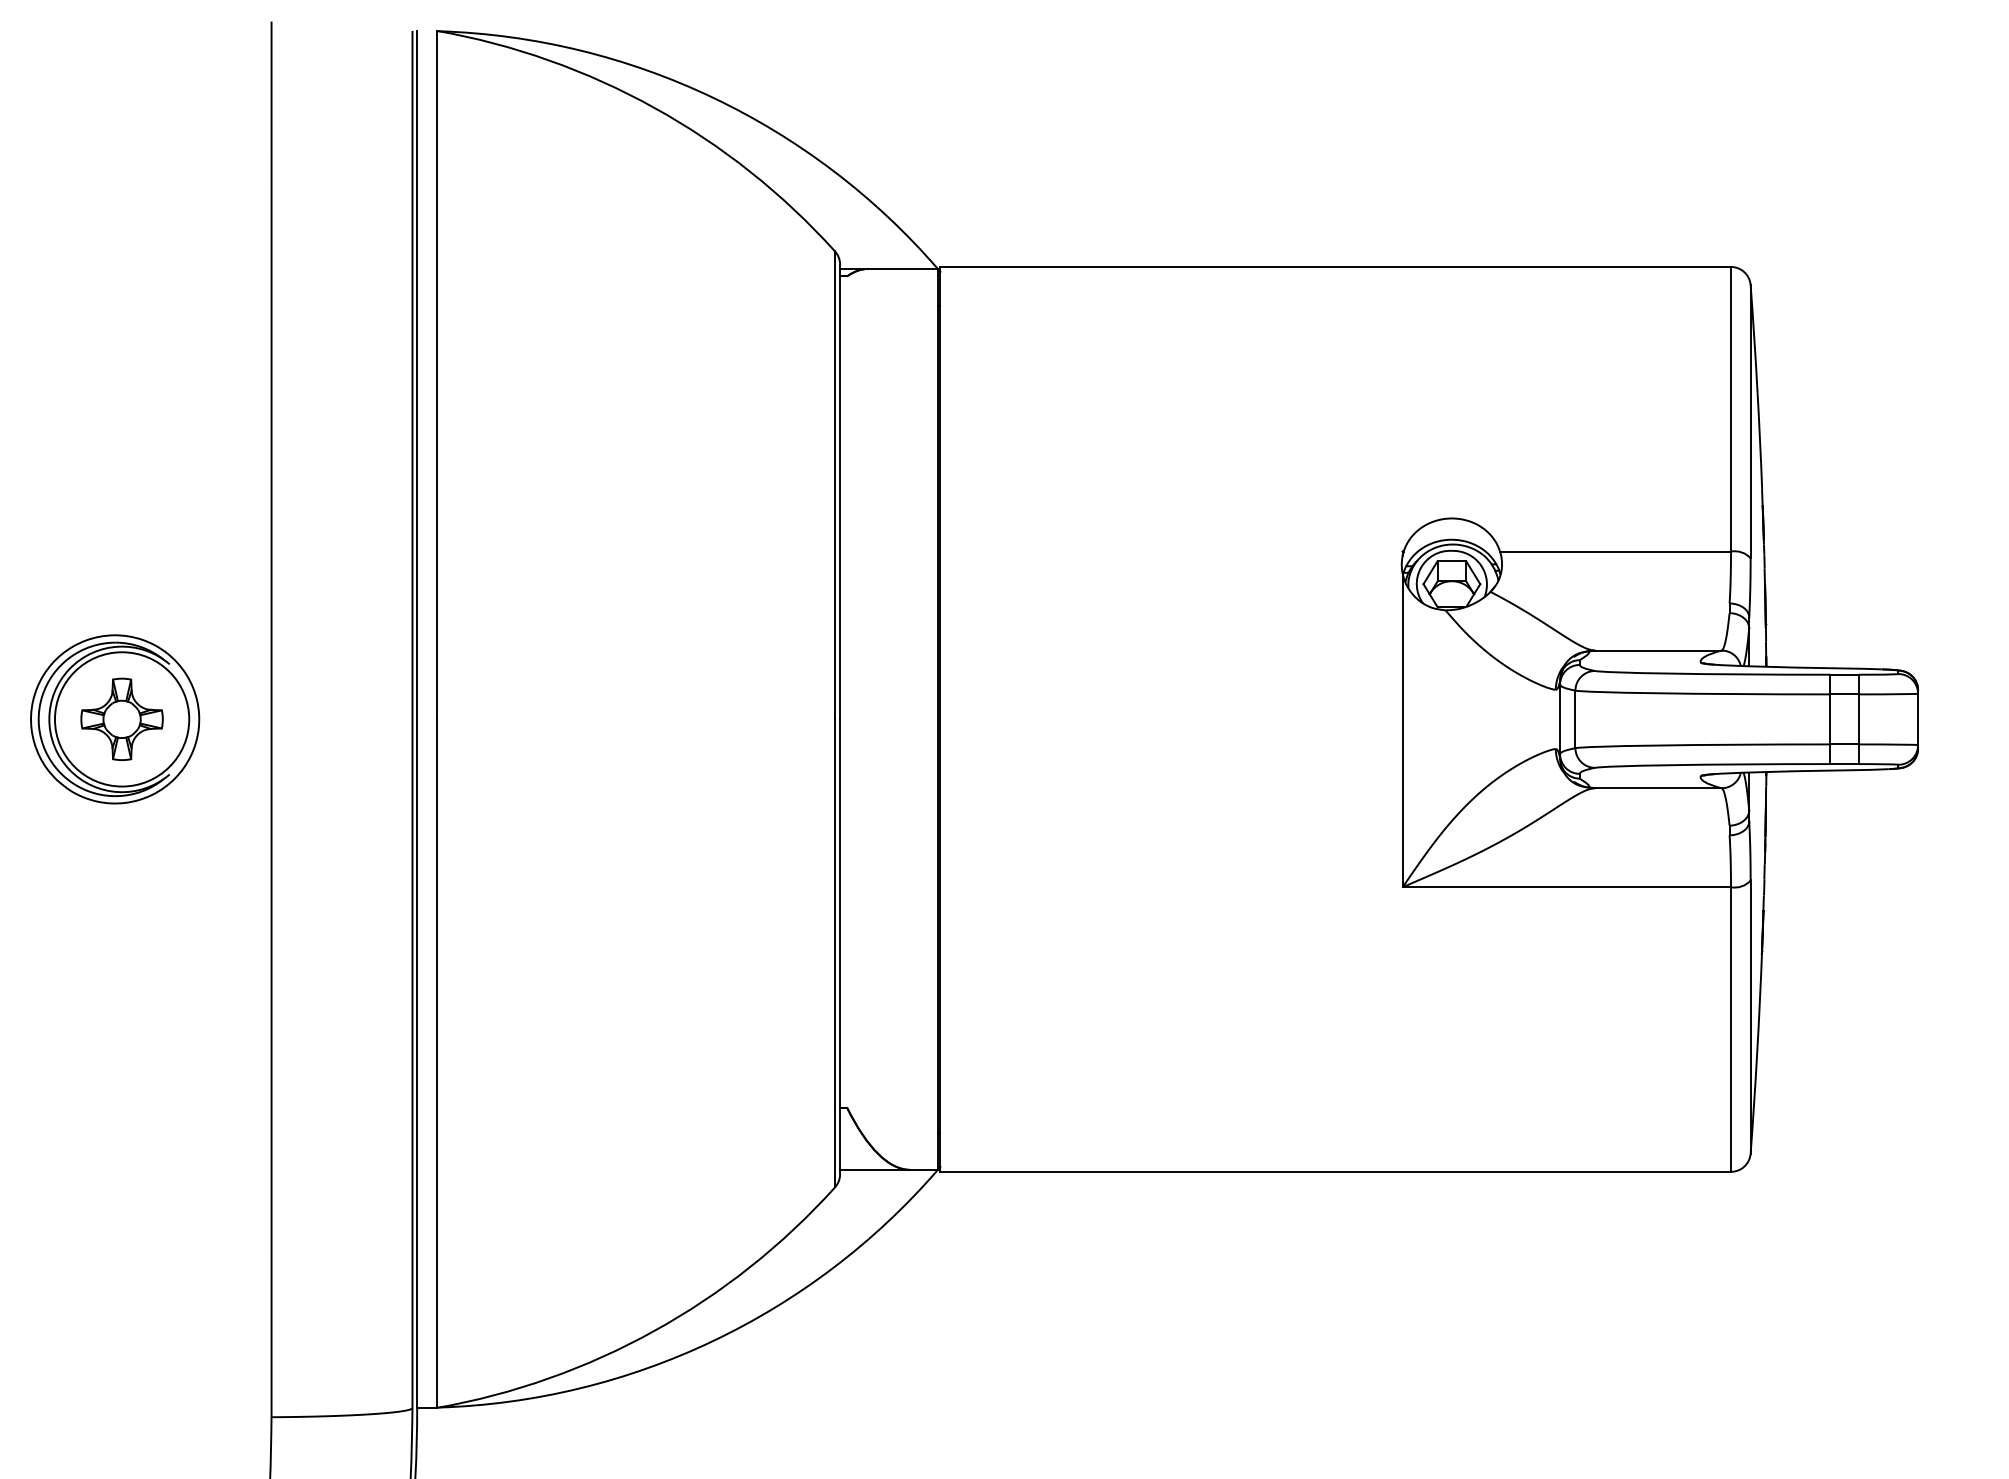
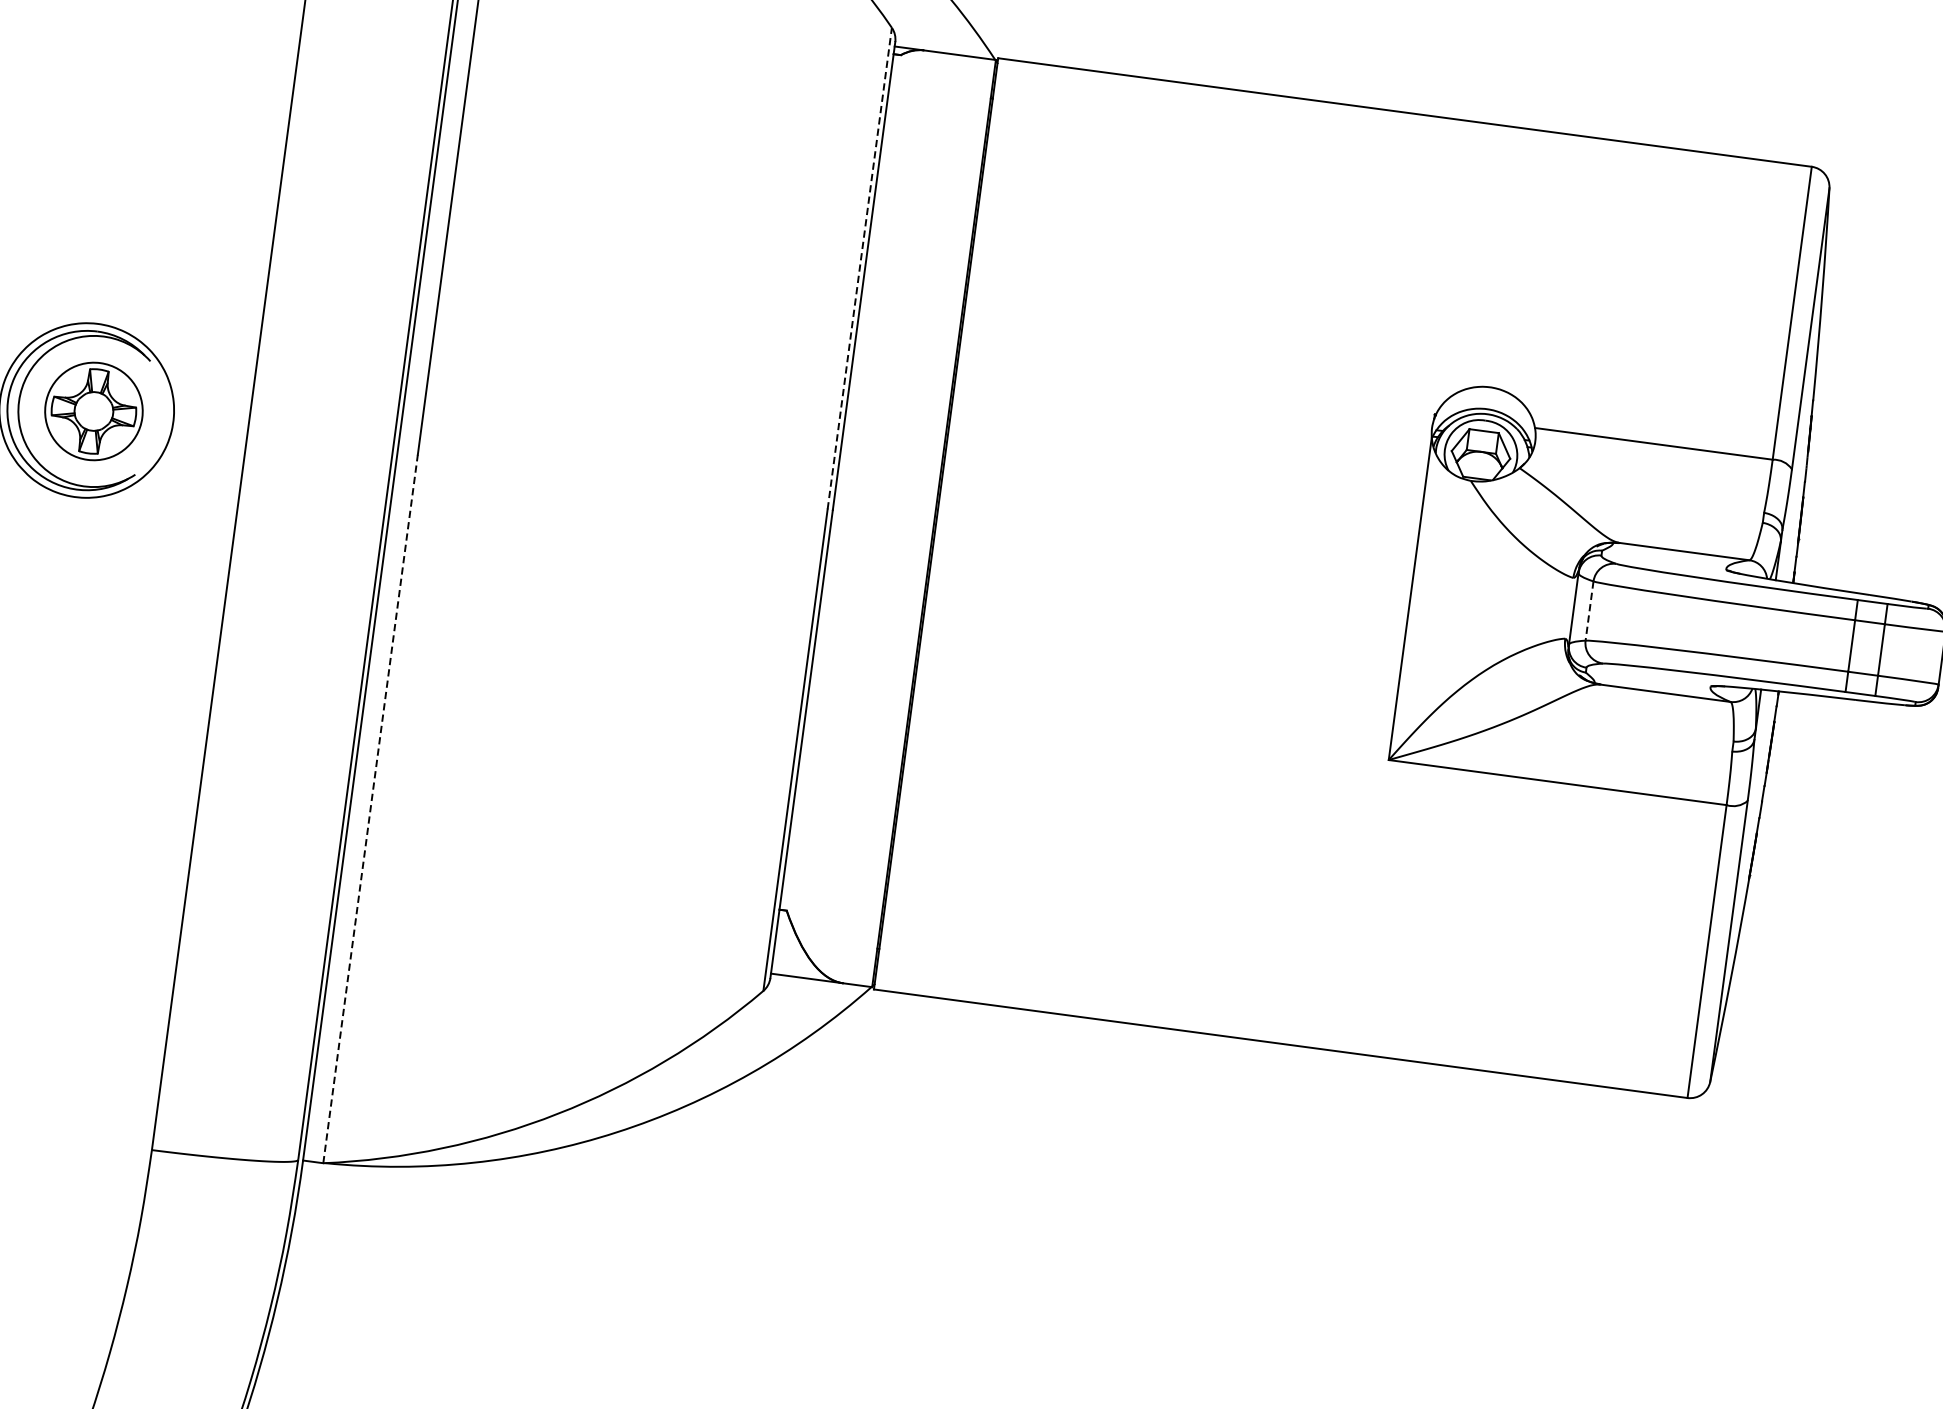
line: (835, 485) -> (860, 268), solid -> dashed
circle: (121, 719) -> (93, 411), size x0.7
line: (1575, 719) -> (1589, 611), solid -> dashed
line: (436, 1063) -> (370, 808), solid -> dashed

